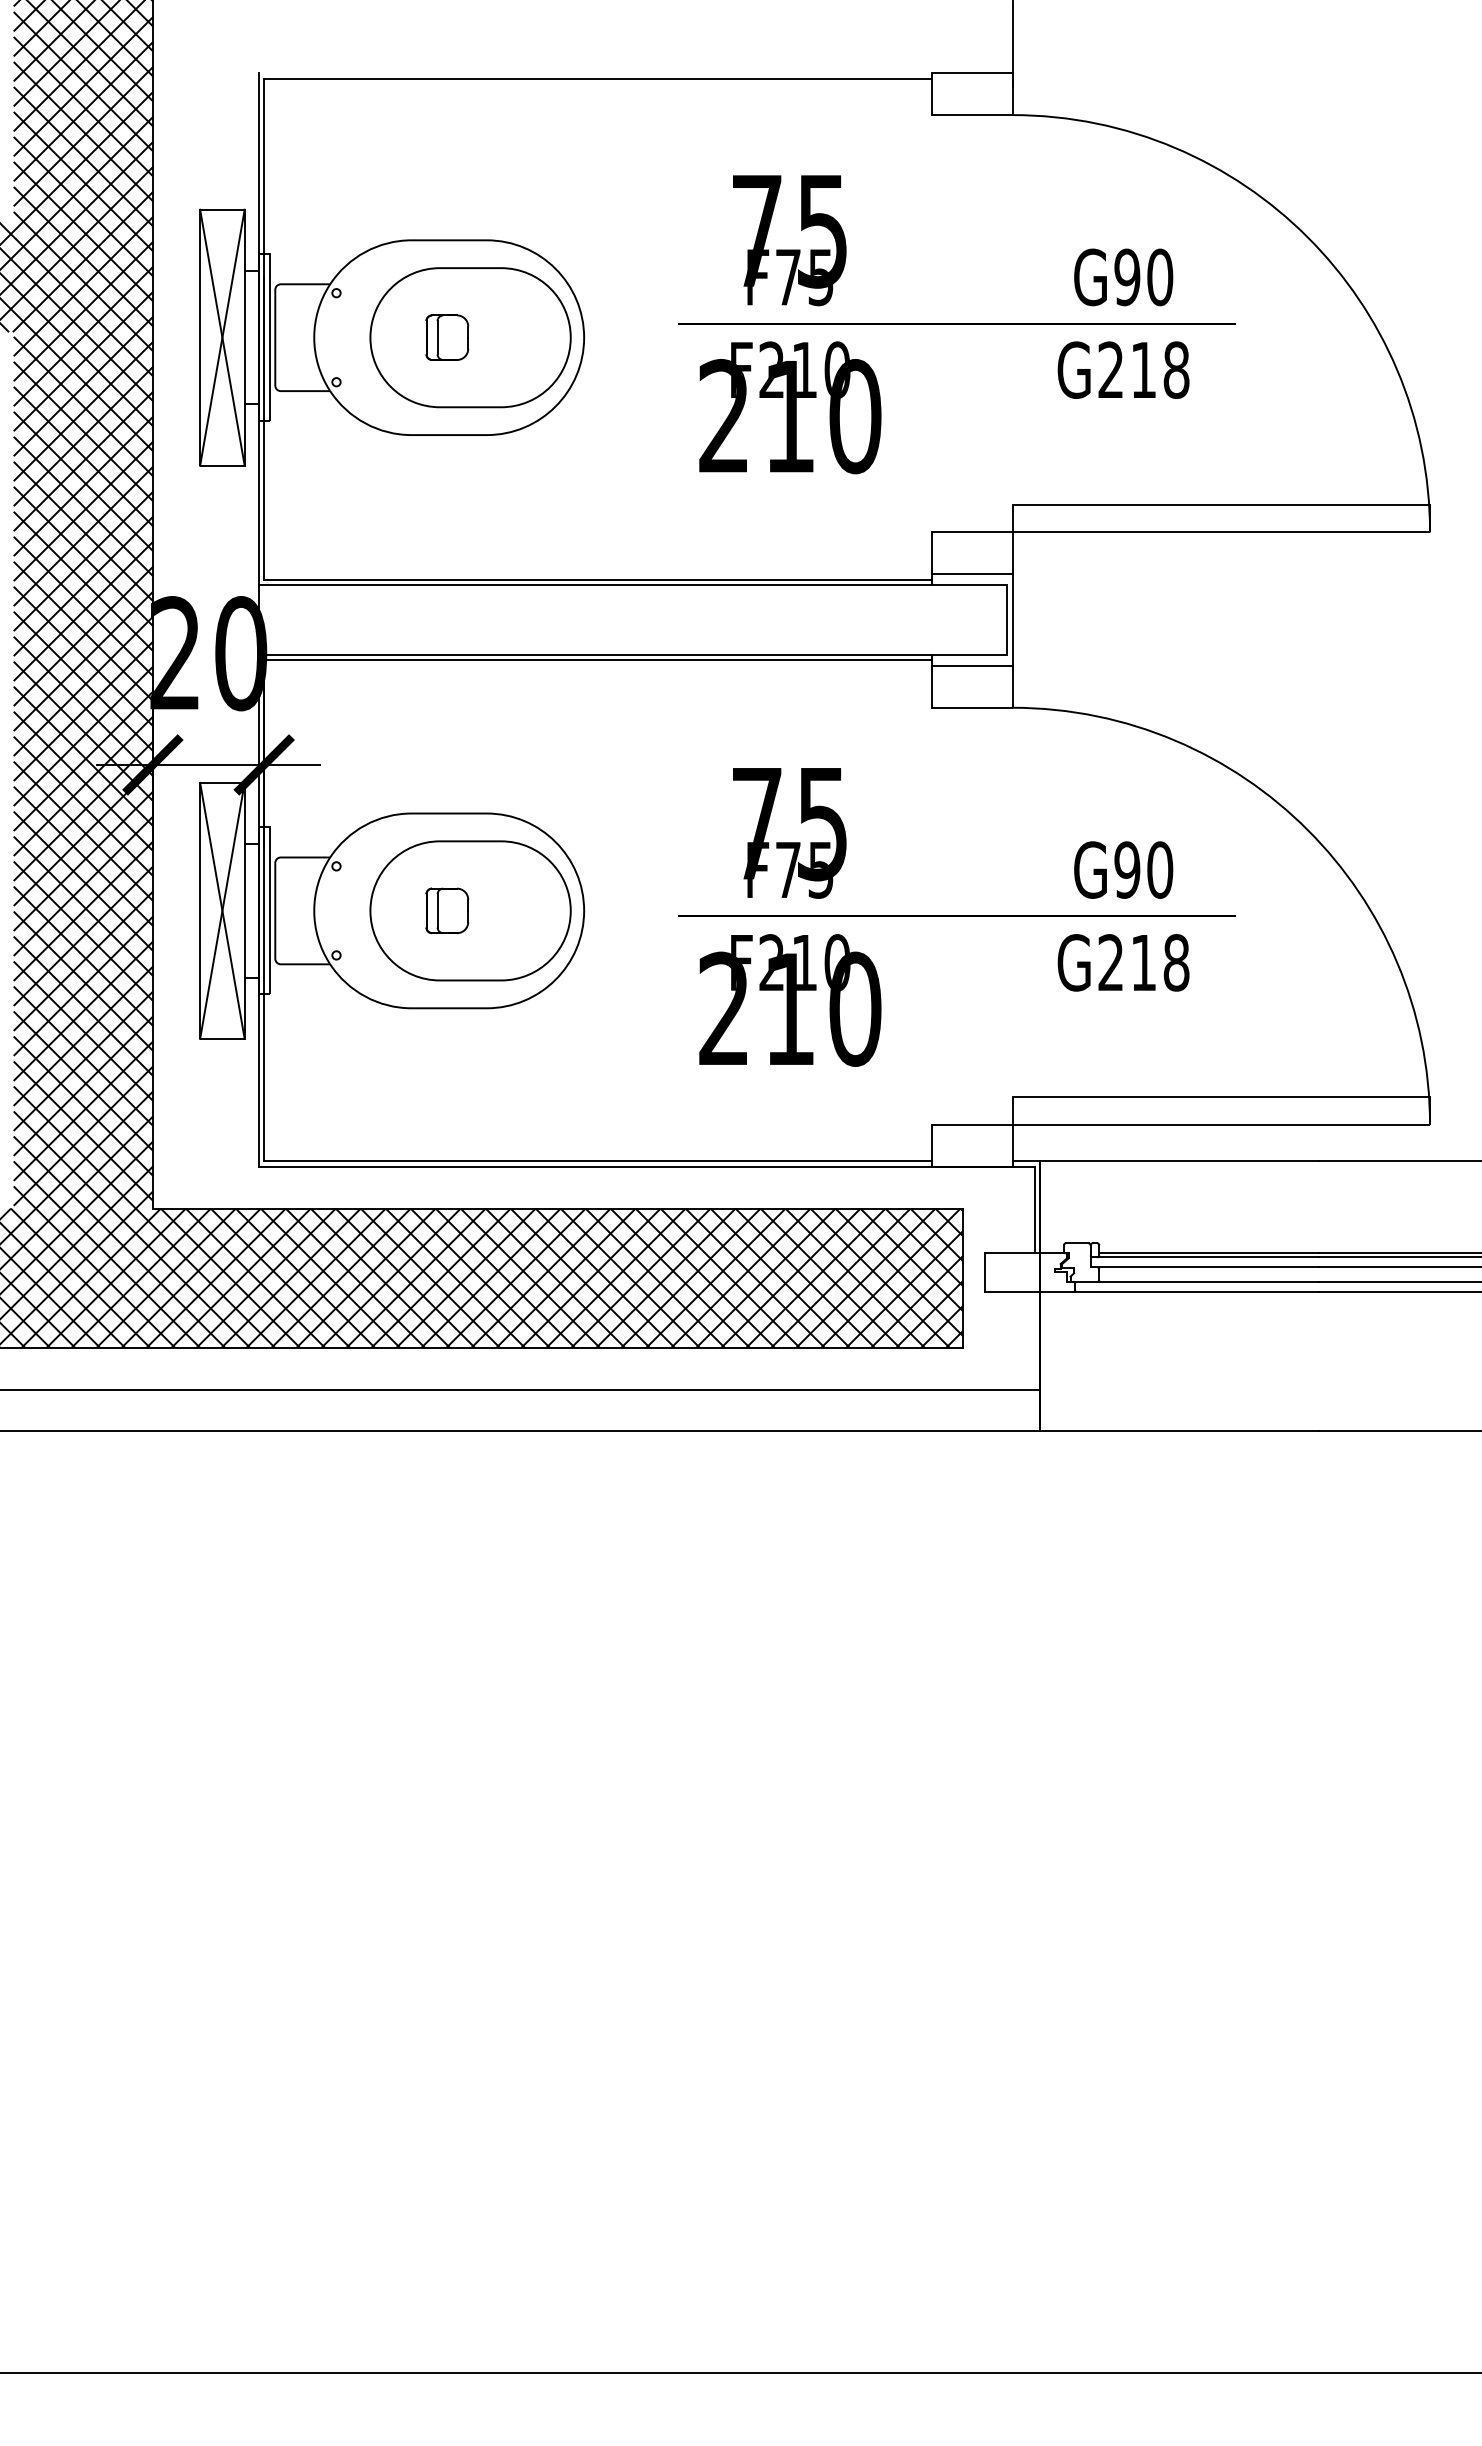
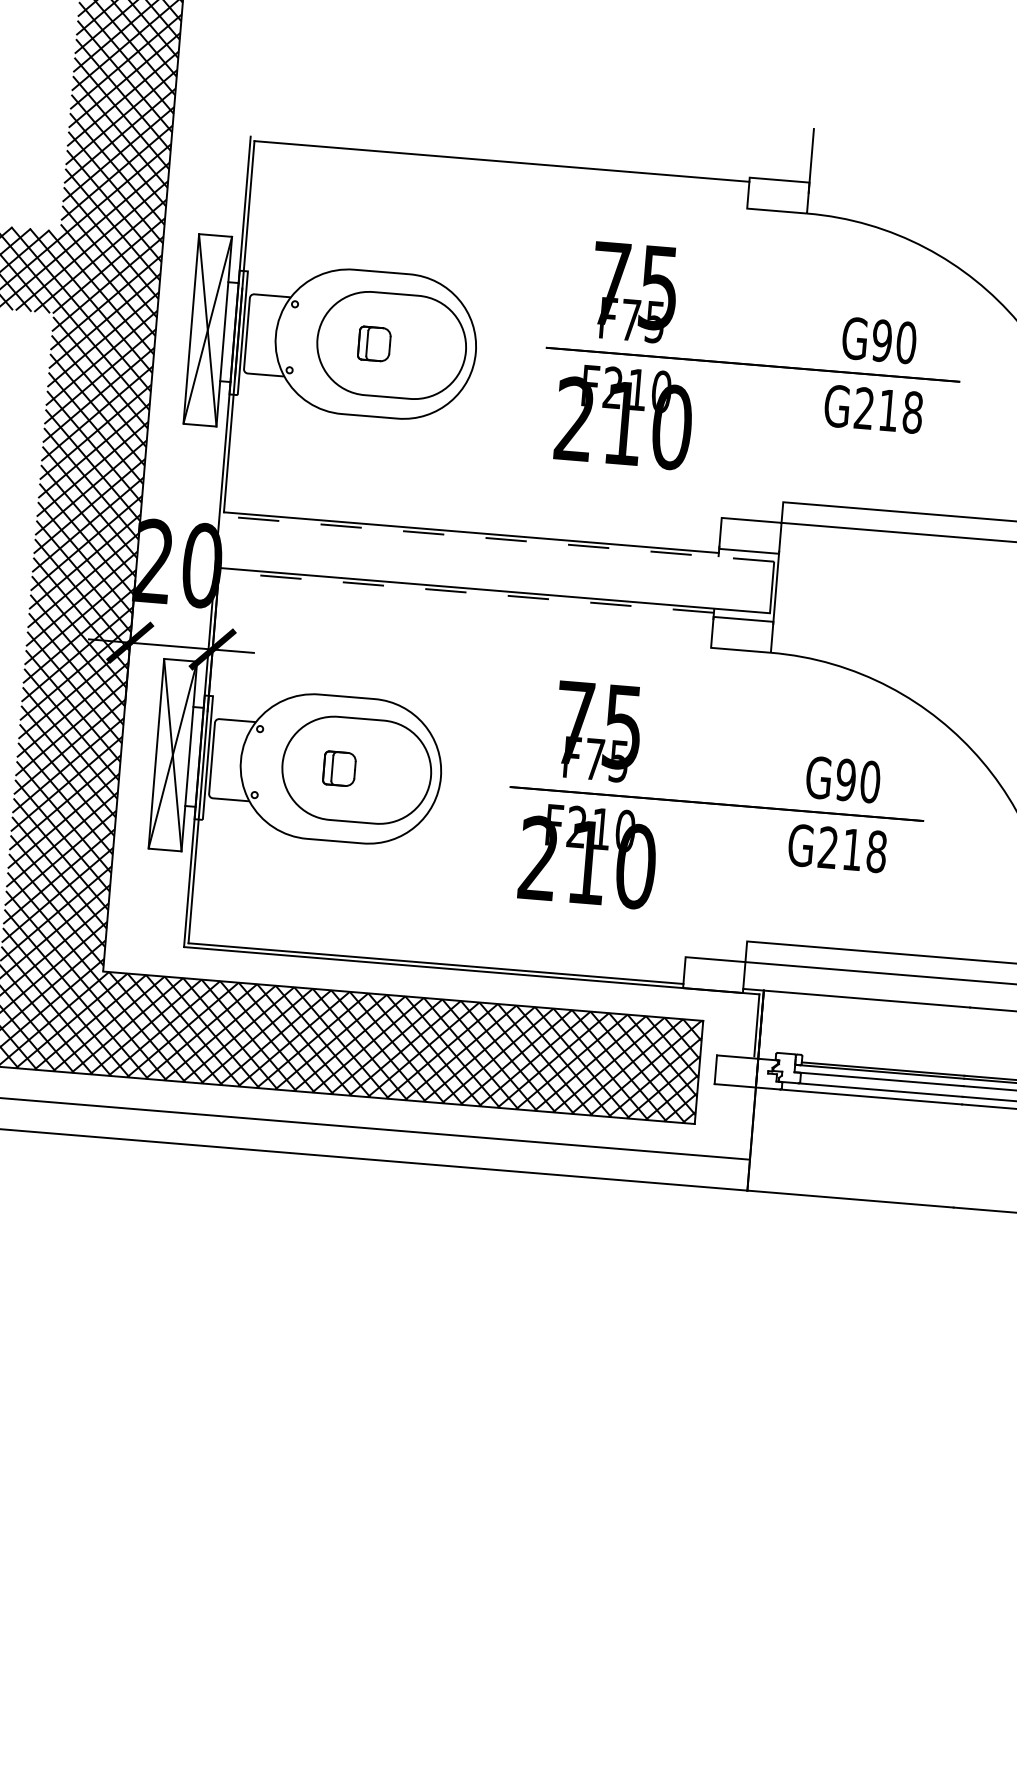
line: (632, 585) -> (496, 538), solid -> dashed
line: (598, 660) -> (466, 592), solid -> dashed

